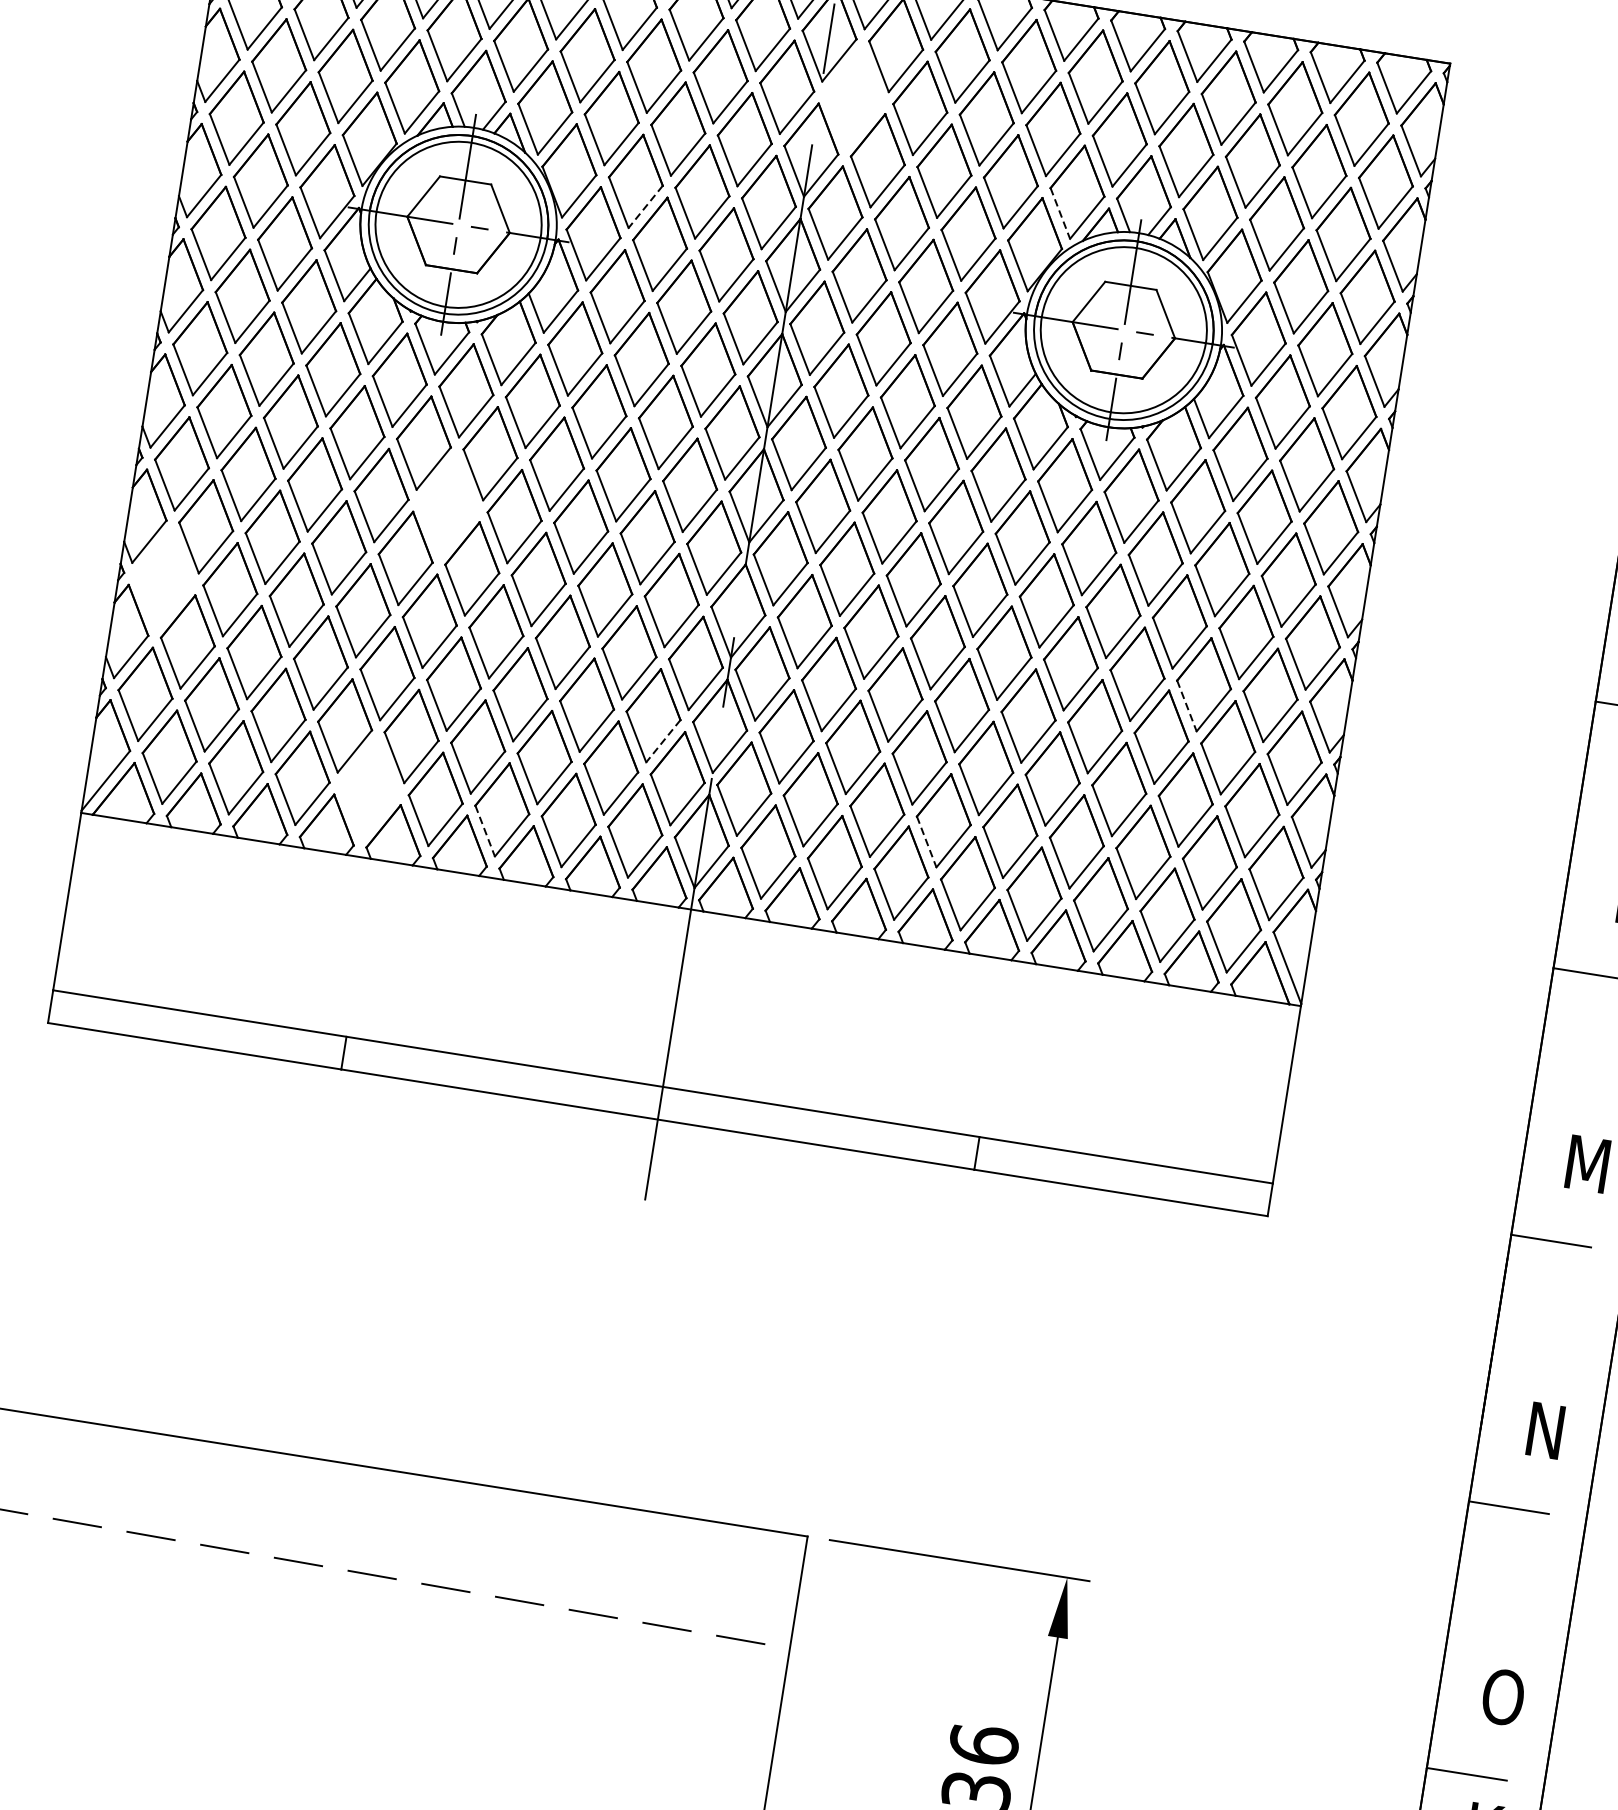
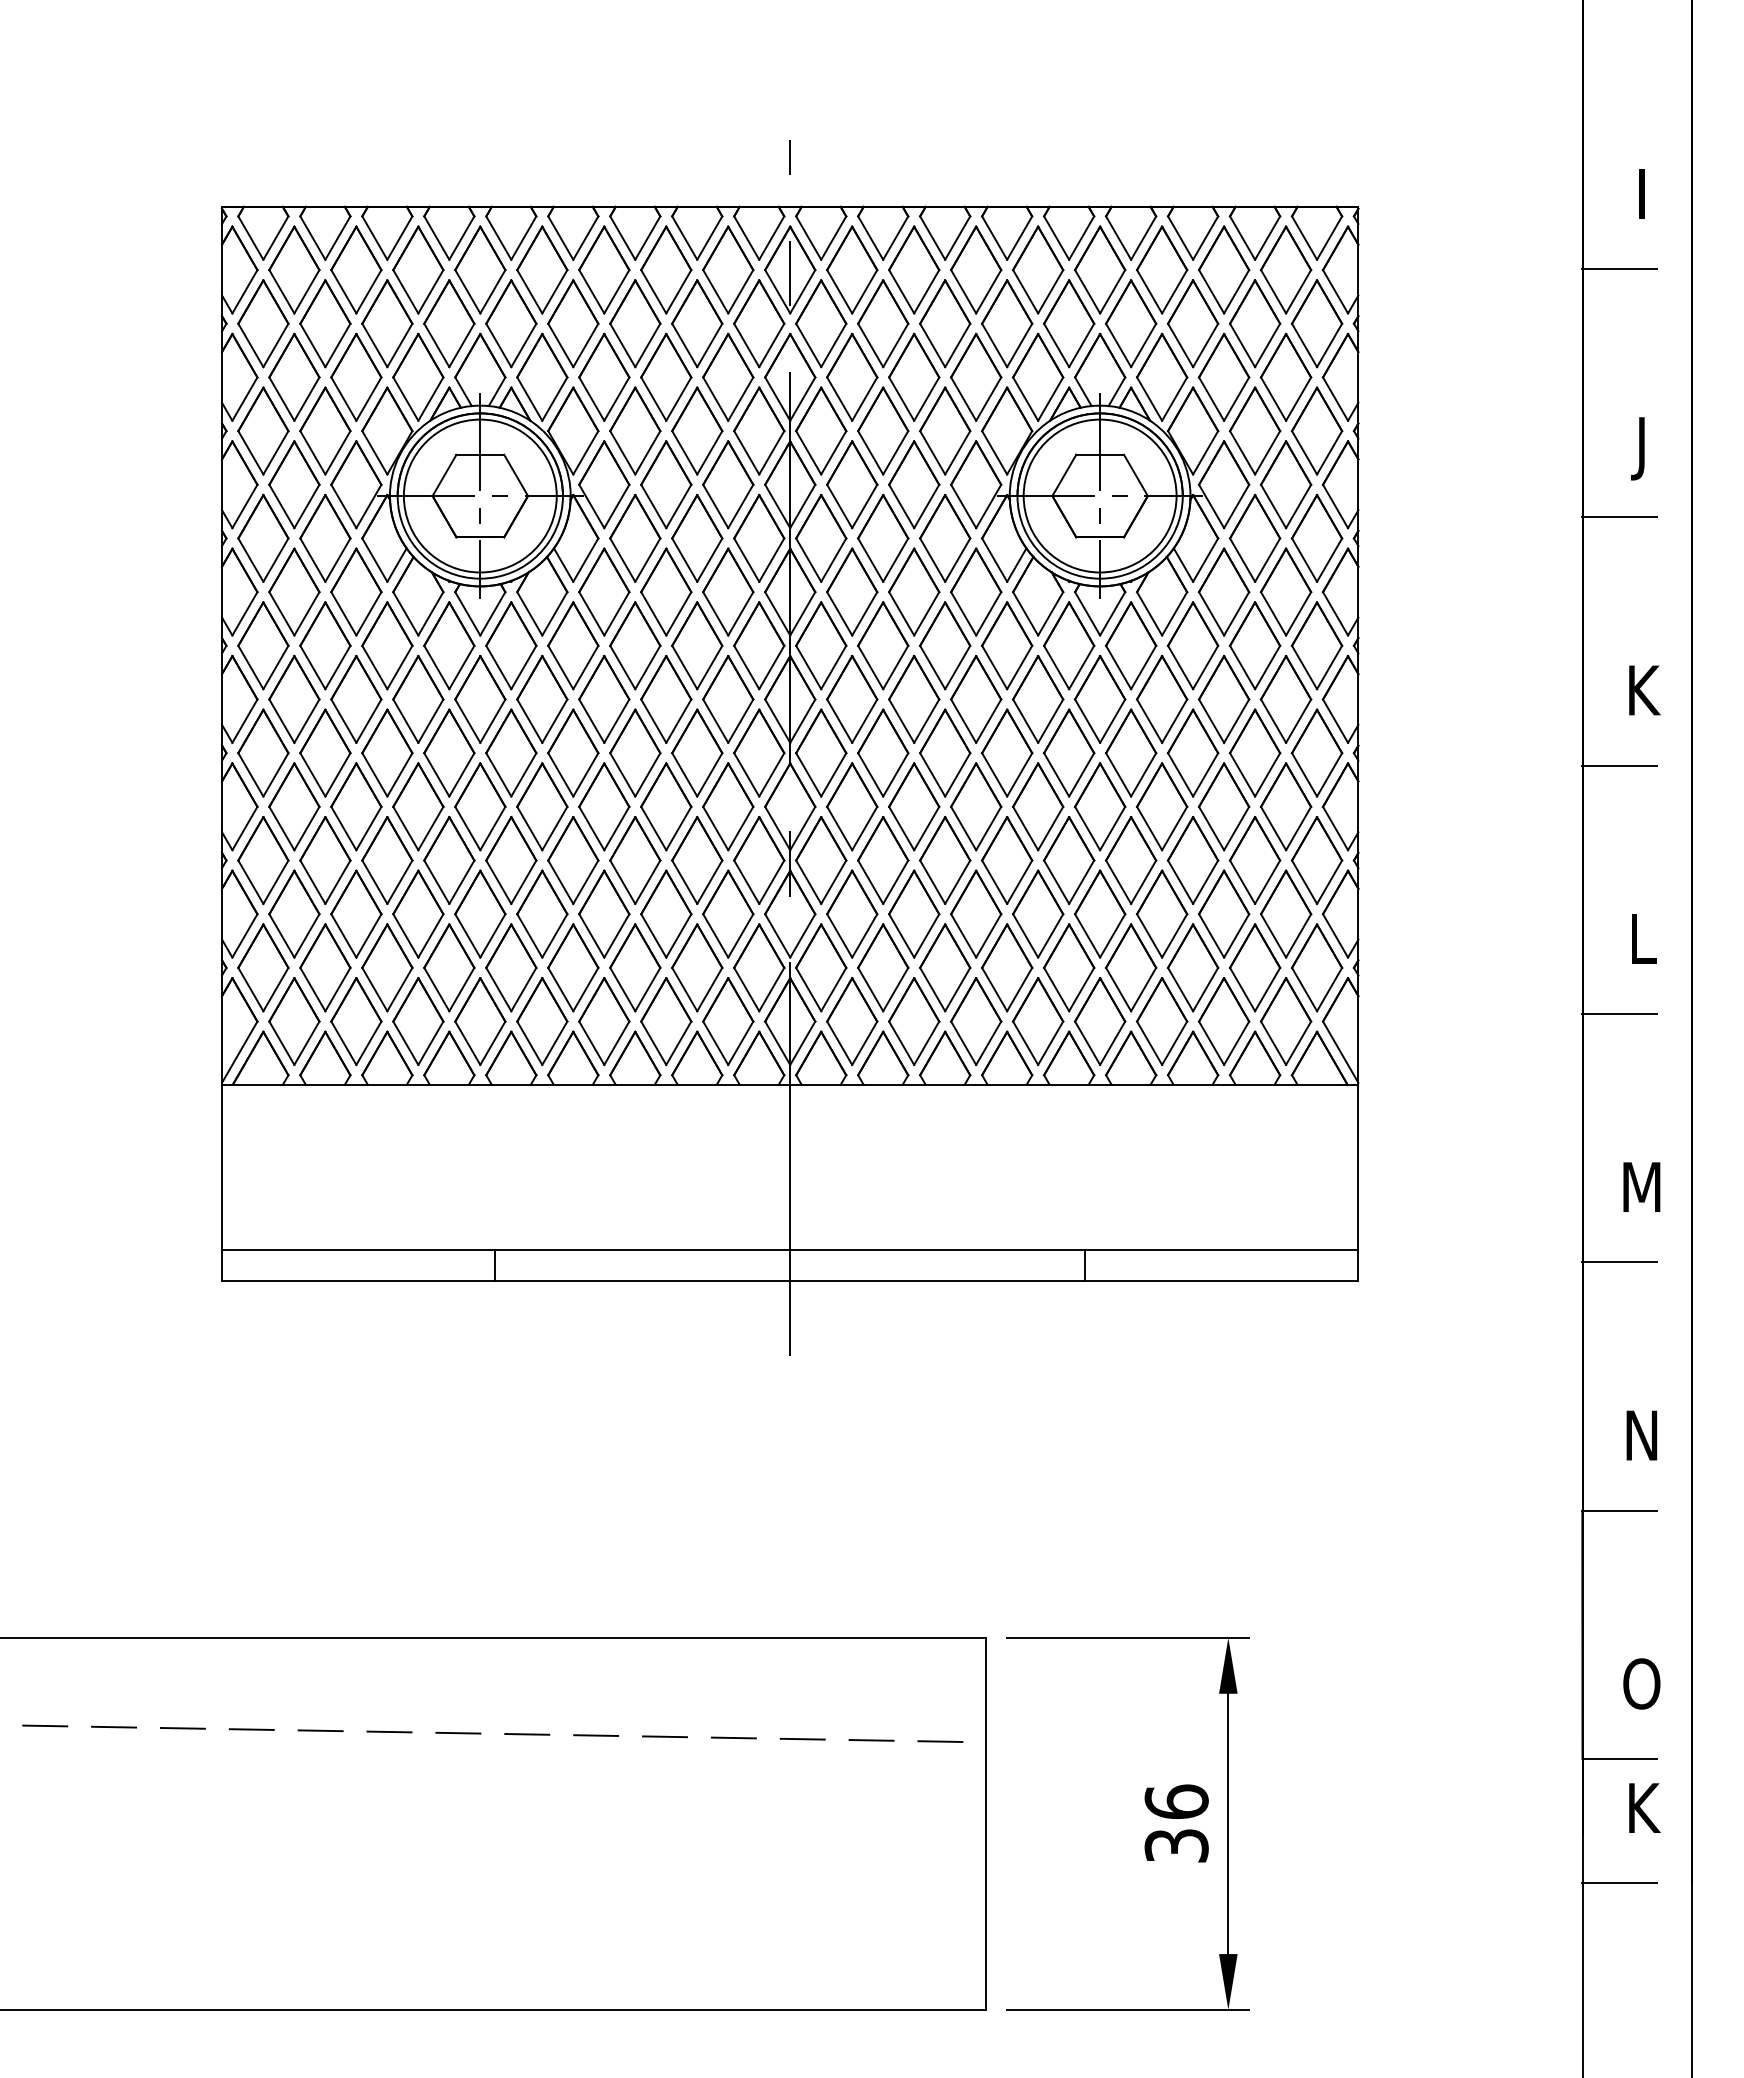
part: (854, 97) -> (821, 323), added
line: (645, 207) -> (647, 453), dashed -> solid
line: (1060, 213) -> (1025, 399), dashed -> solid
part: (448, 505) -> (511, 752), added
part: (163, 579) -> (263, 860), added
line: (1186, 705) -> (1211, 828), dashed -> solid
line: (662, 741) -> (740, 936), dashed -> solid
part: (369, 788) -> (480, 1021), added
line: (485, 831) -> (592, 1043), dashed -> solid
line: (926, 842) -> (994, 990), dashed -> solid

